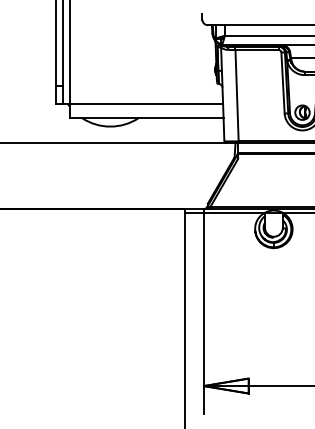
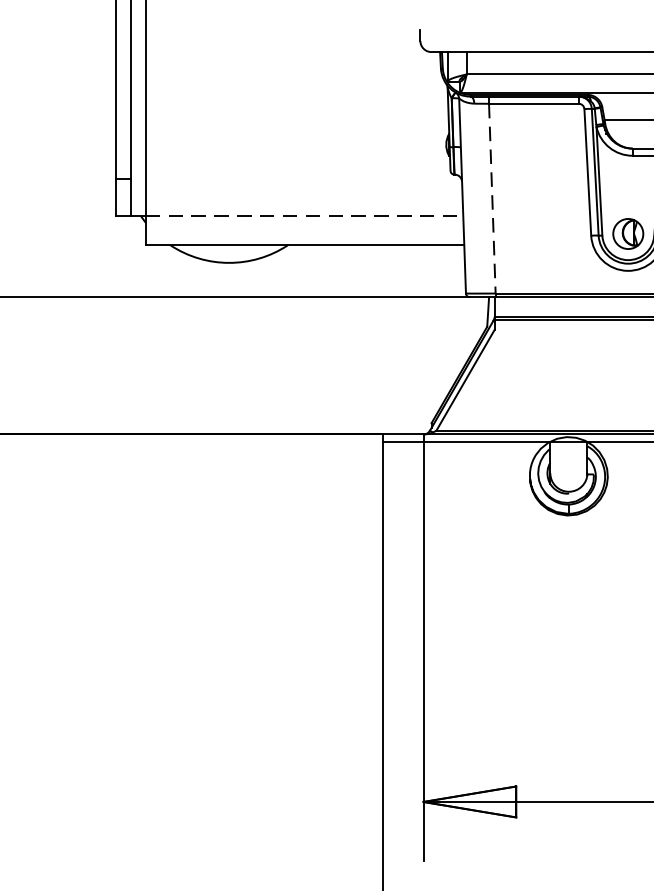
line: (237, 95) -> (493, 198), solid -> dashed
line: (147, 103) -> (306, 214), solid -> dashed

